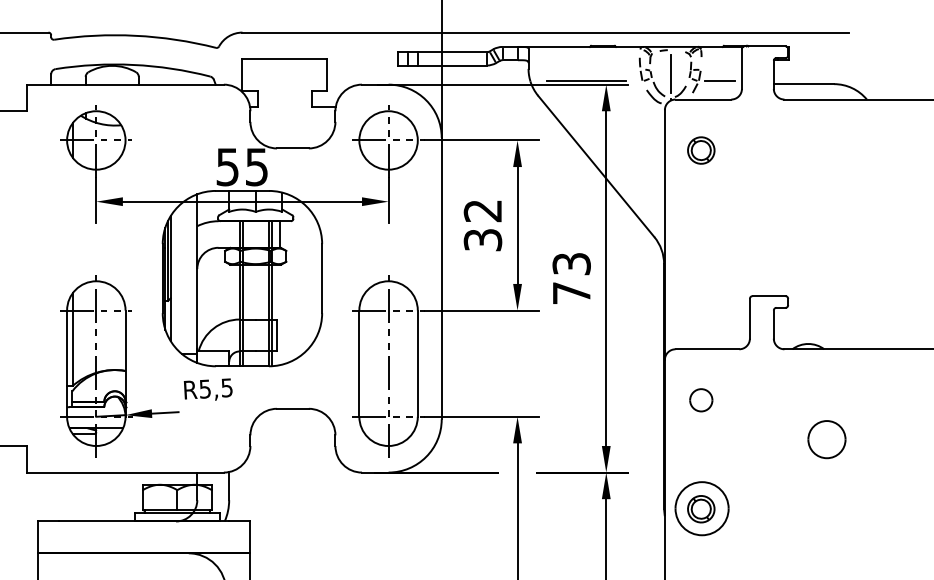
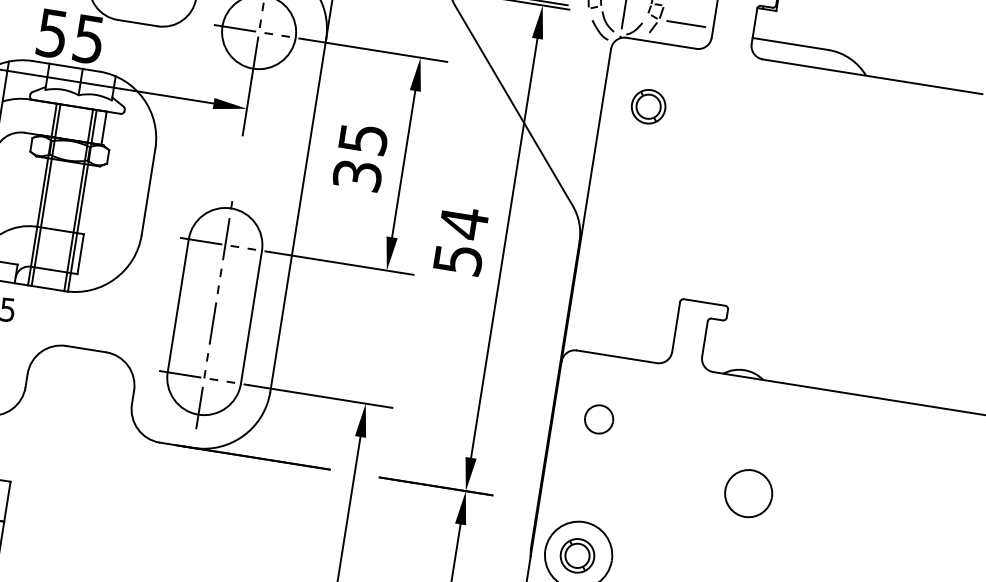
text: (482, 211) -> (362, 139), 32 -> 35
text: (571, 278) -> (460, 241), 73 -> 54

